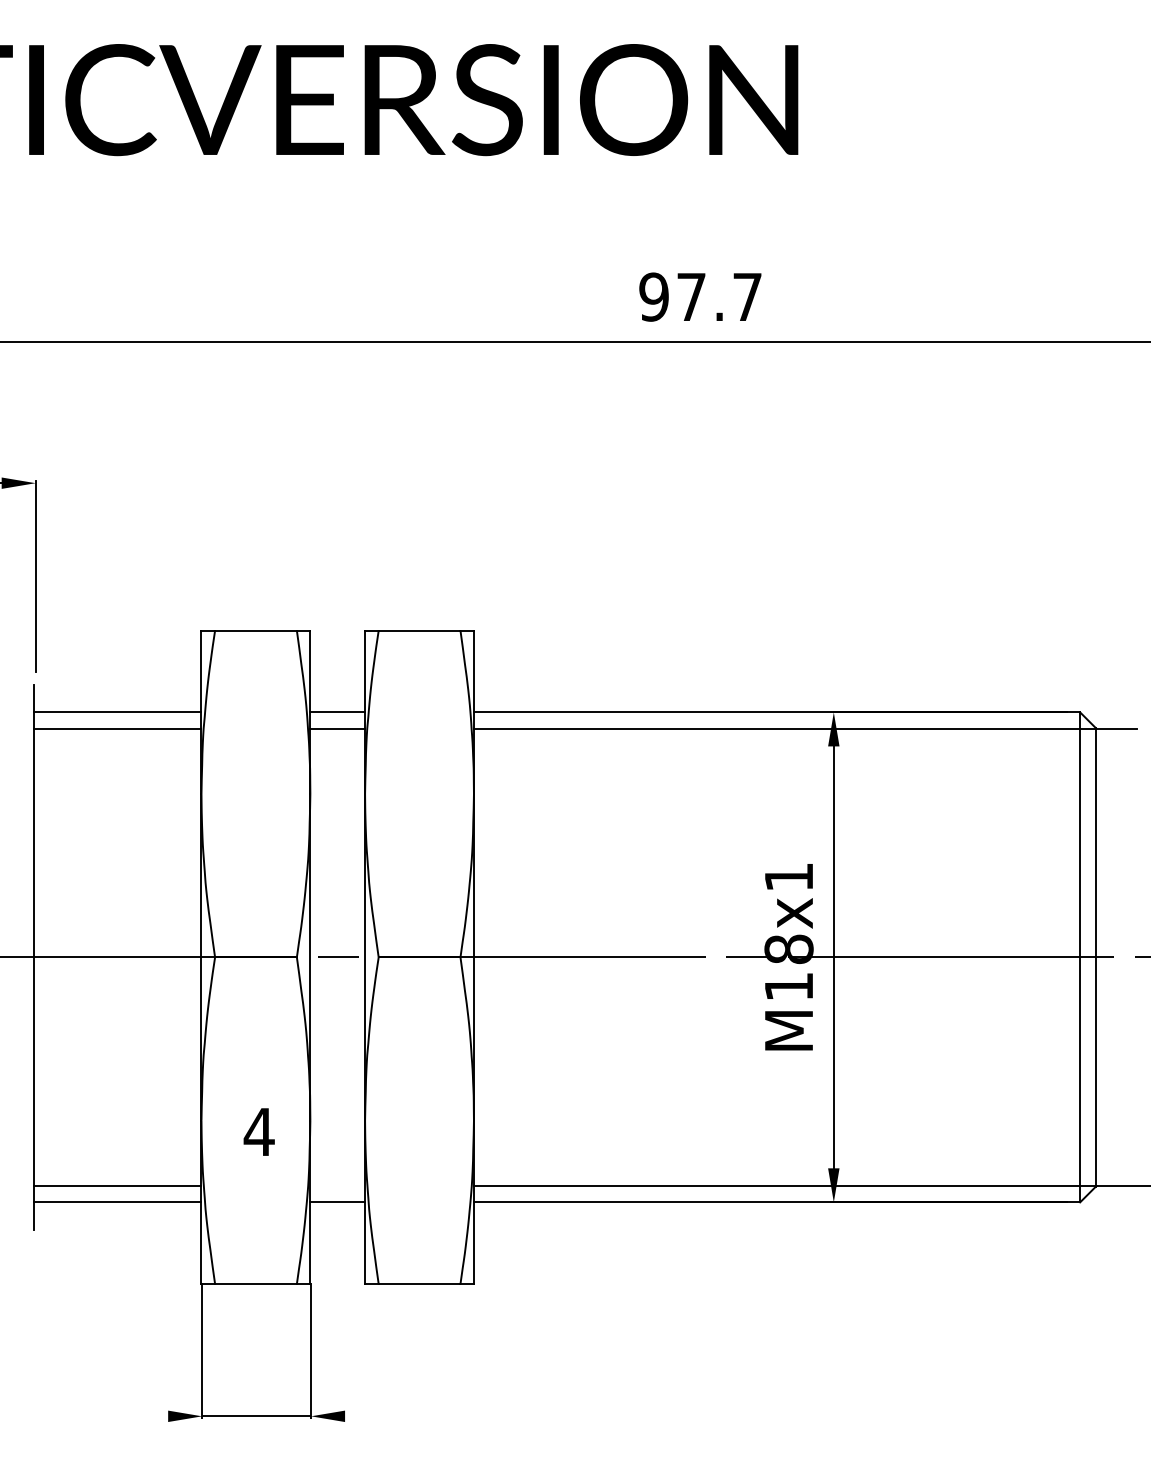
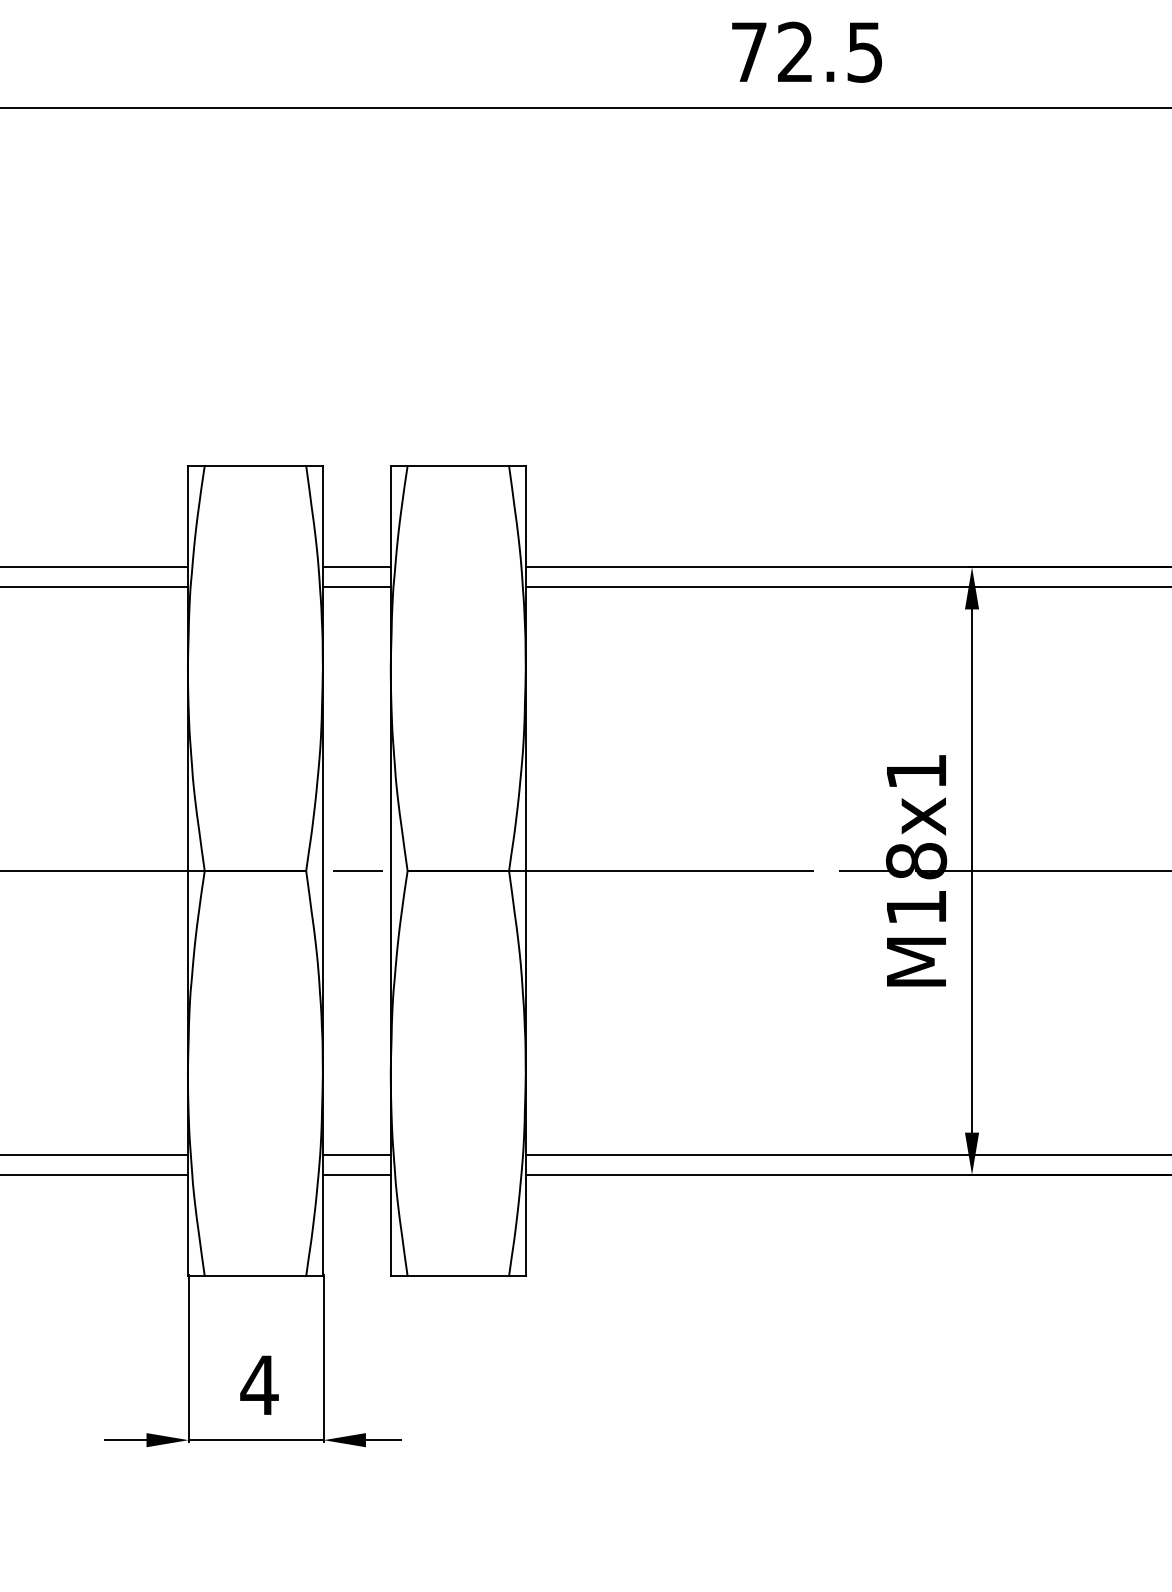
text: (700, 296) -> (806, 51), 97.7 -> 72.5
text: (258, 1131) -> (258, 1384), moved
line: (337, 1186) -> (356, 1155), added
line: (151, 1416) -> (125, 1440), added
line: (359, 1416) -> (383, 1440), added

